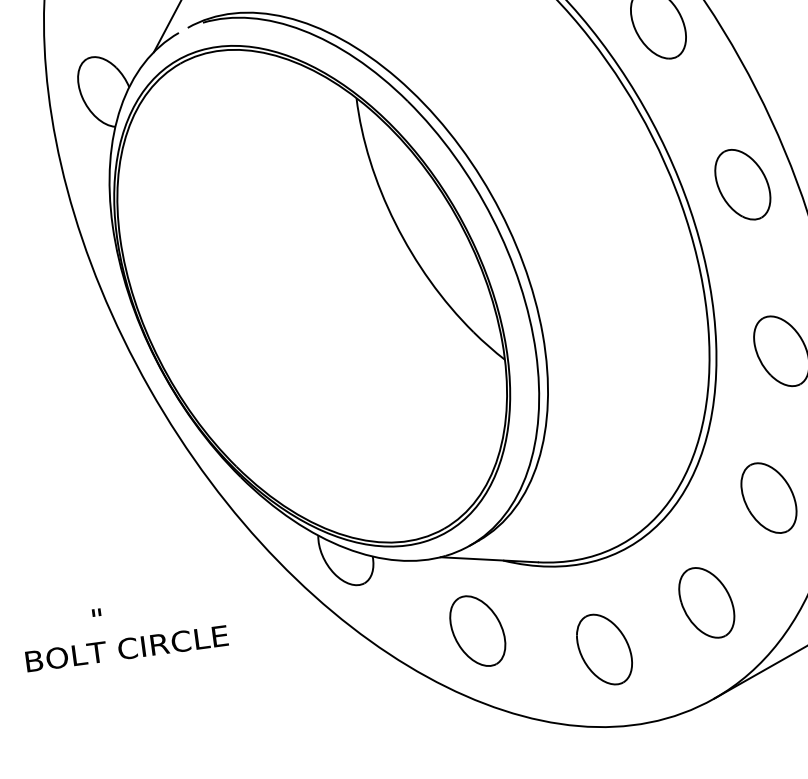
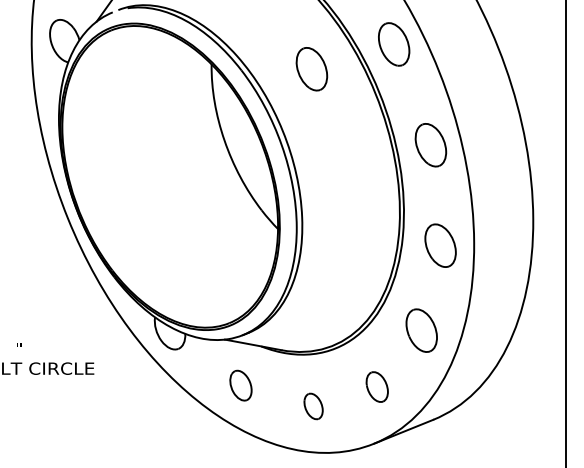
part: (525, 84) -> (311, 69), added
part: (707, 601) -> (377, 386), size x0.7
part: (476, 630) -> (240, 385), size x0.7
part: (604, 649) -> (313, 406), size x0.6

